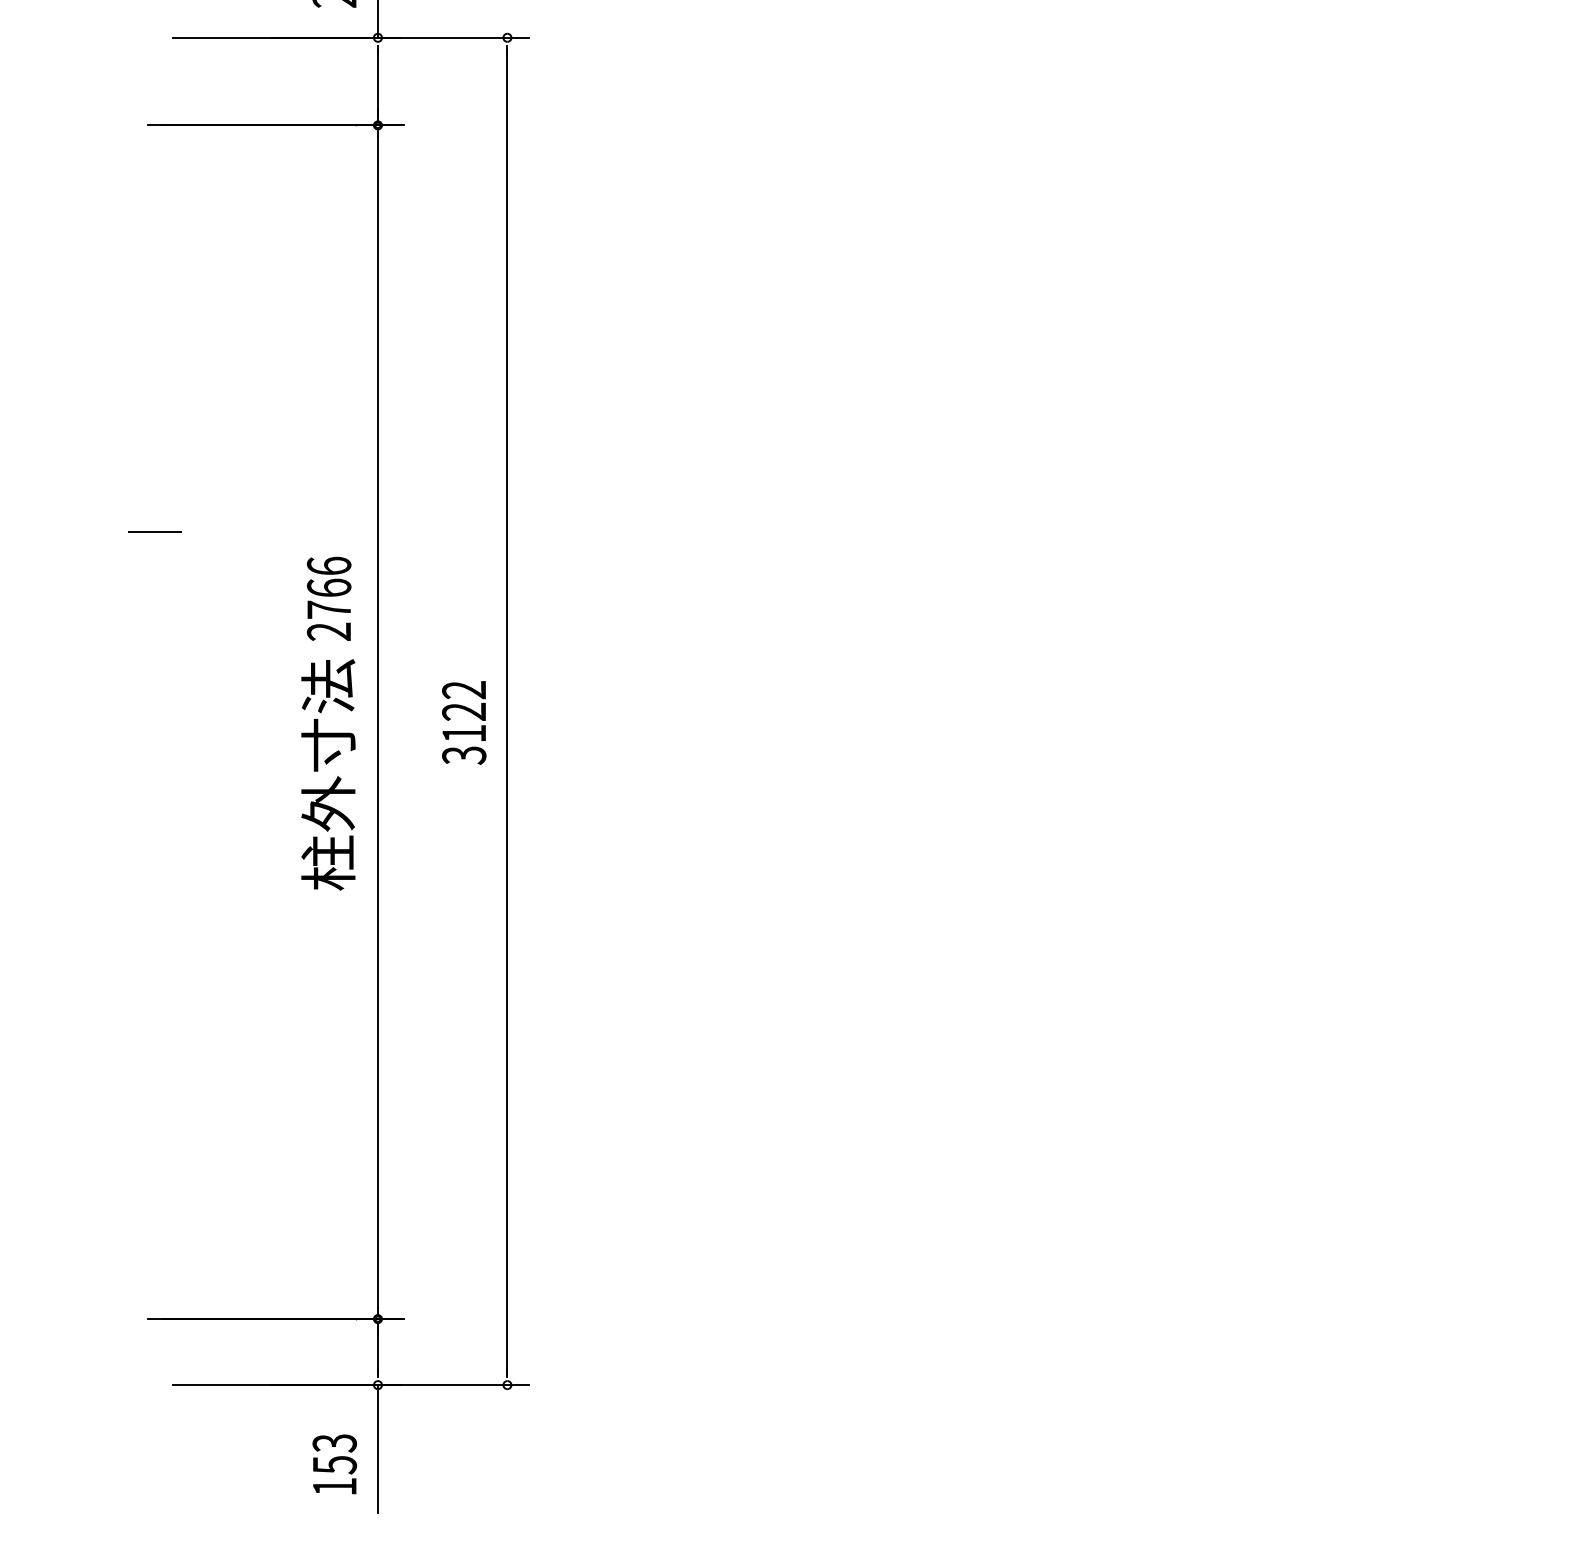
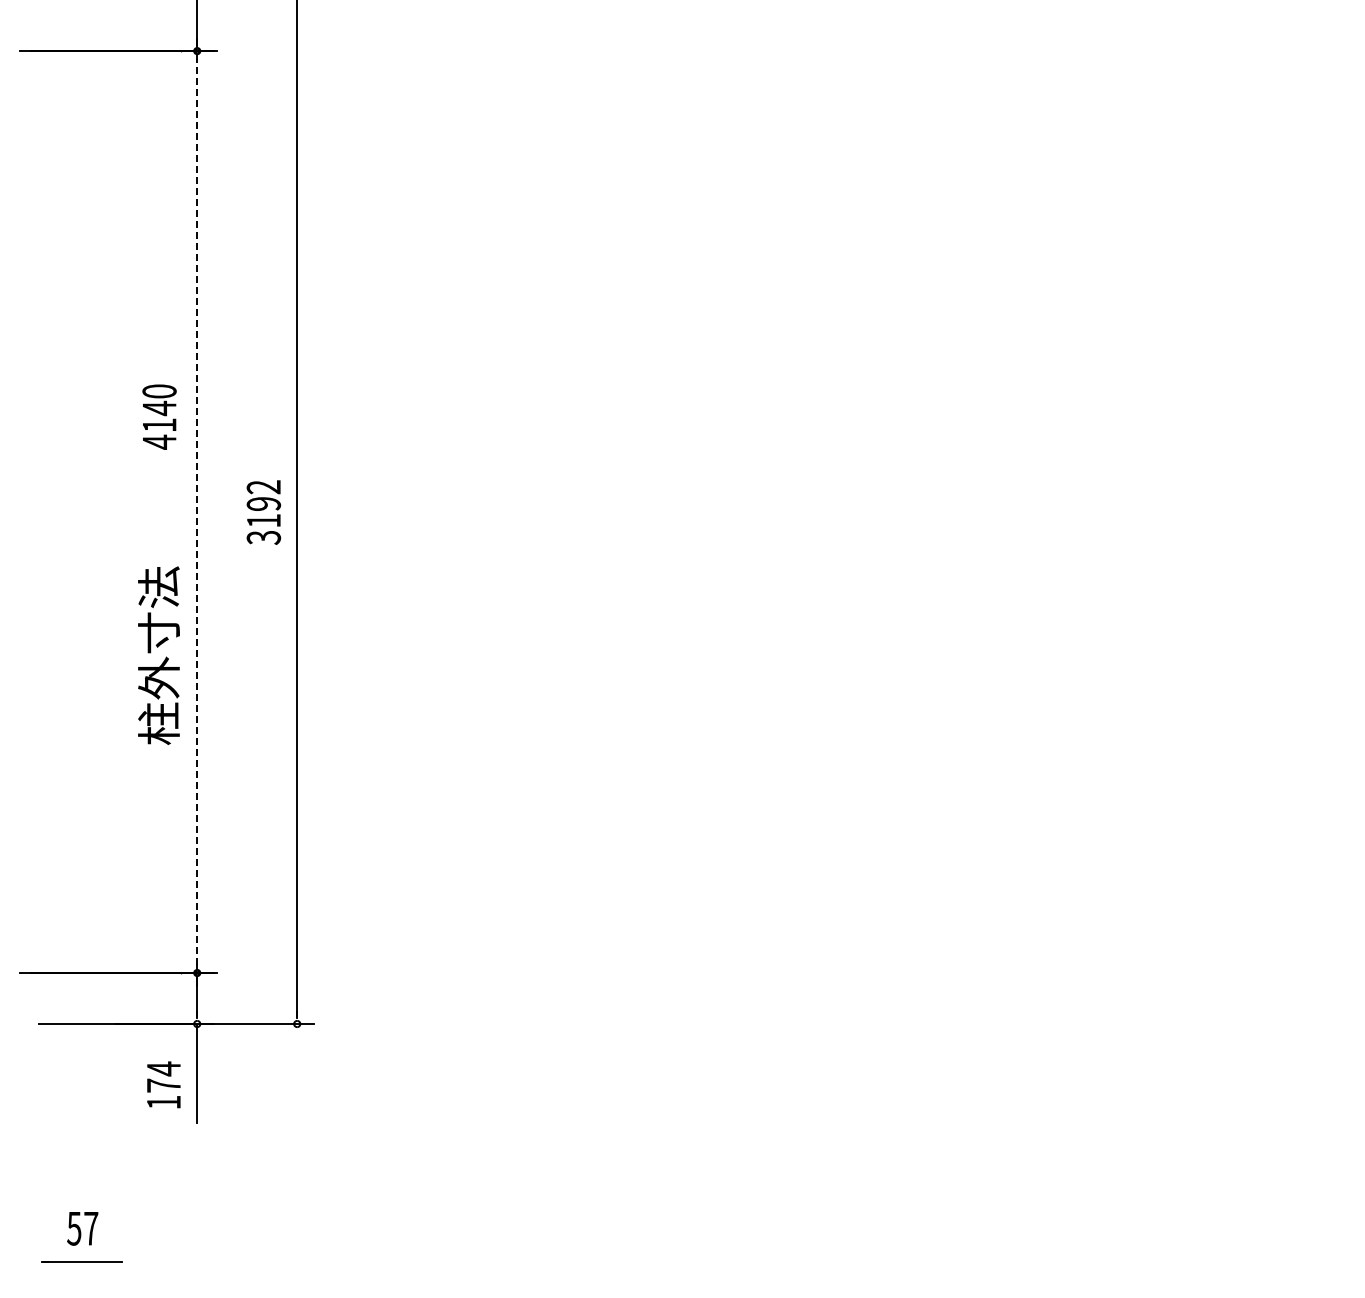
line: (154, 532) -> (24, 365), removed
text: (329, 598) -> (159, 416), 2766 -> 4140
text: (465, 711) -> (264, 503), 3122 -> 3192
line: (378, 722) -> (197, 512), solid -> dashed
text: (327, 774) -> (158, 655), moved
text: (334, 1454) -> (163, 1077), 153 -> 174

